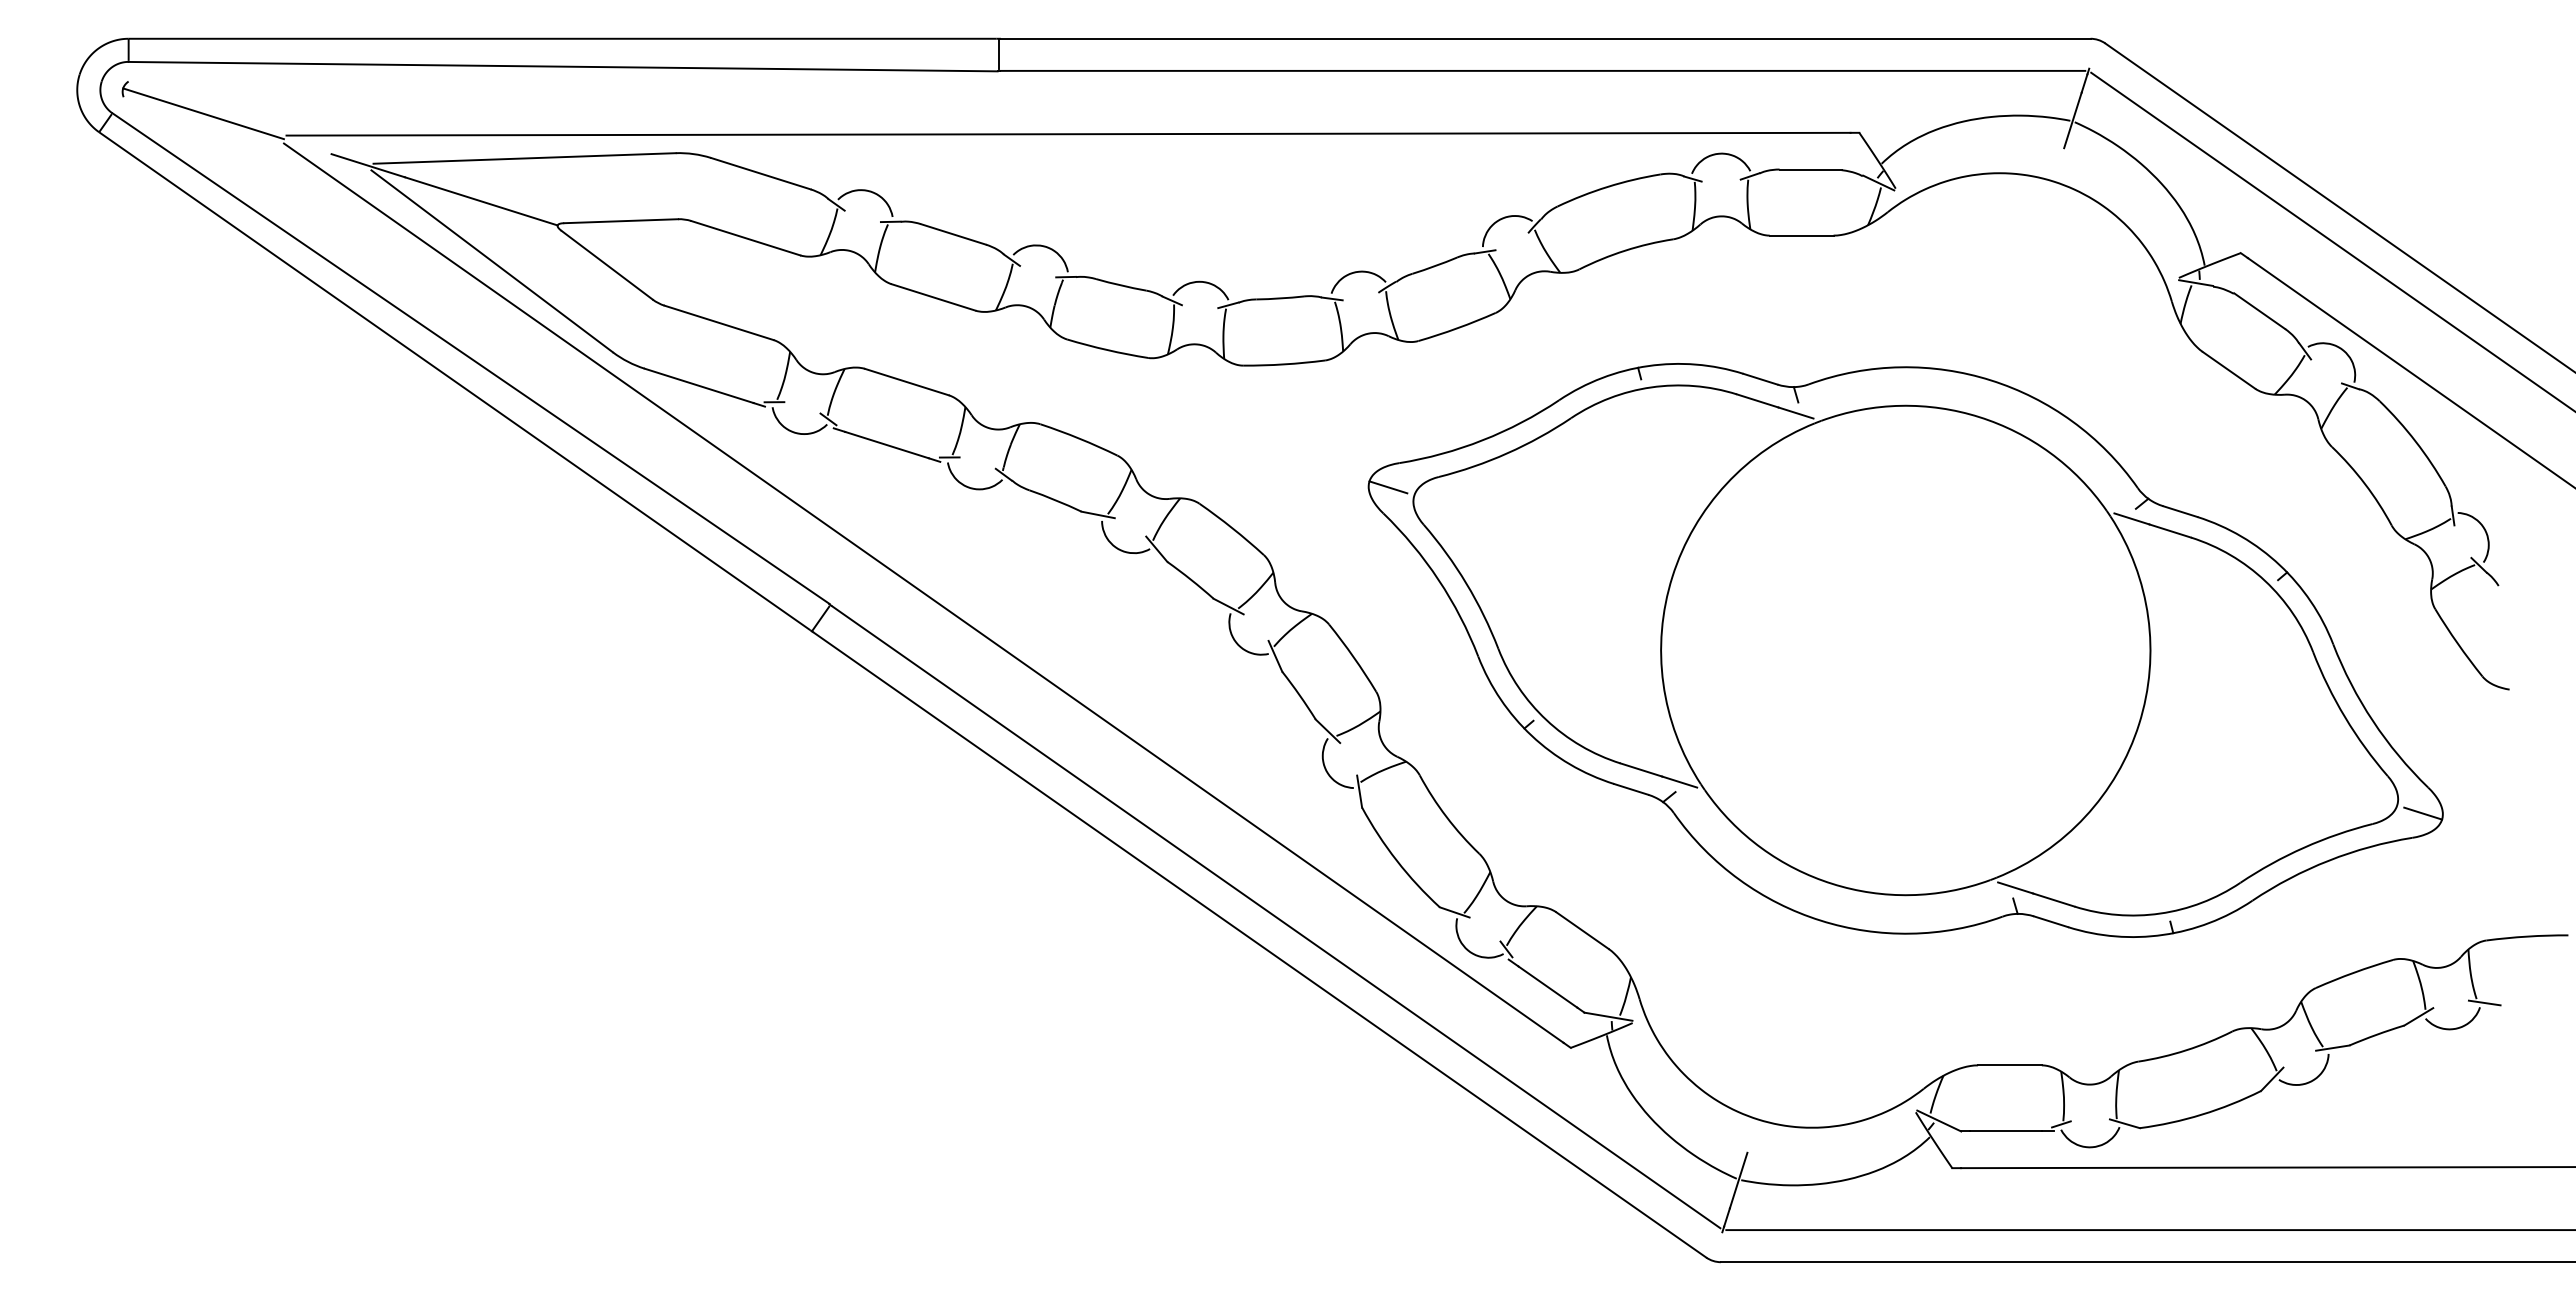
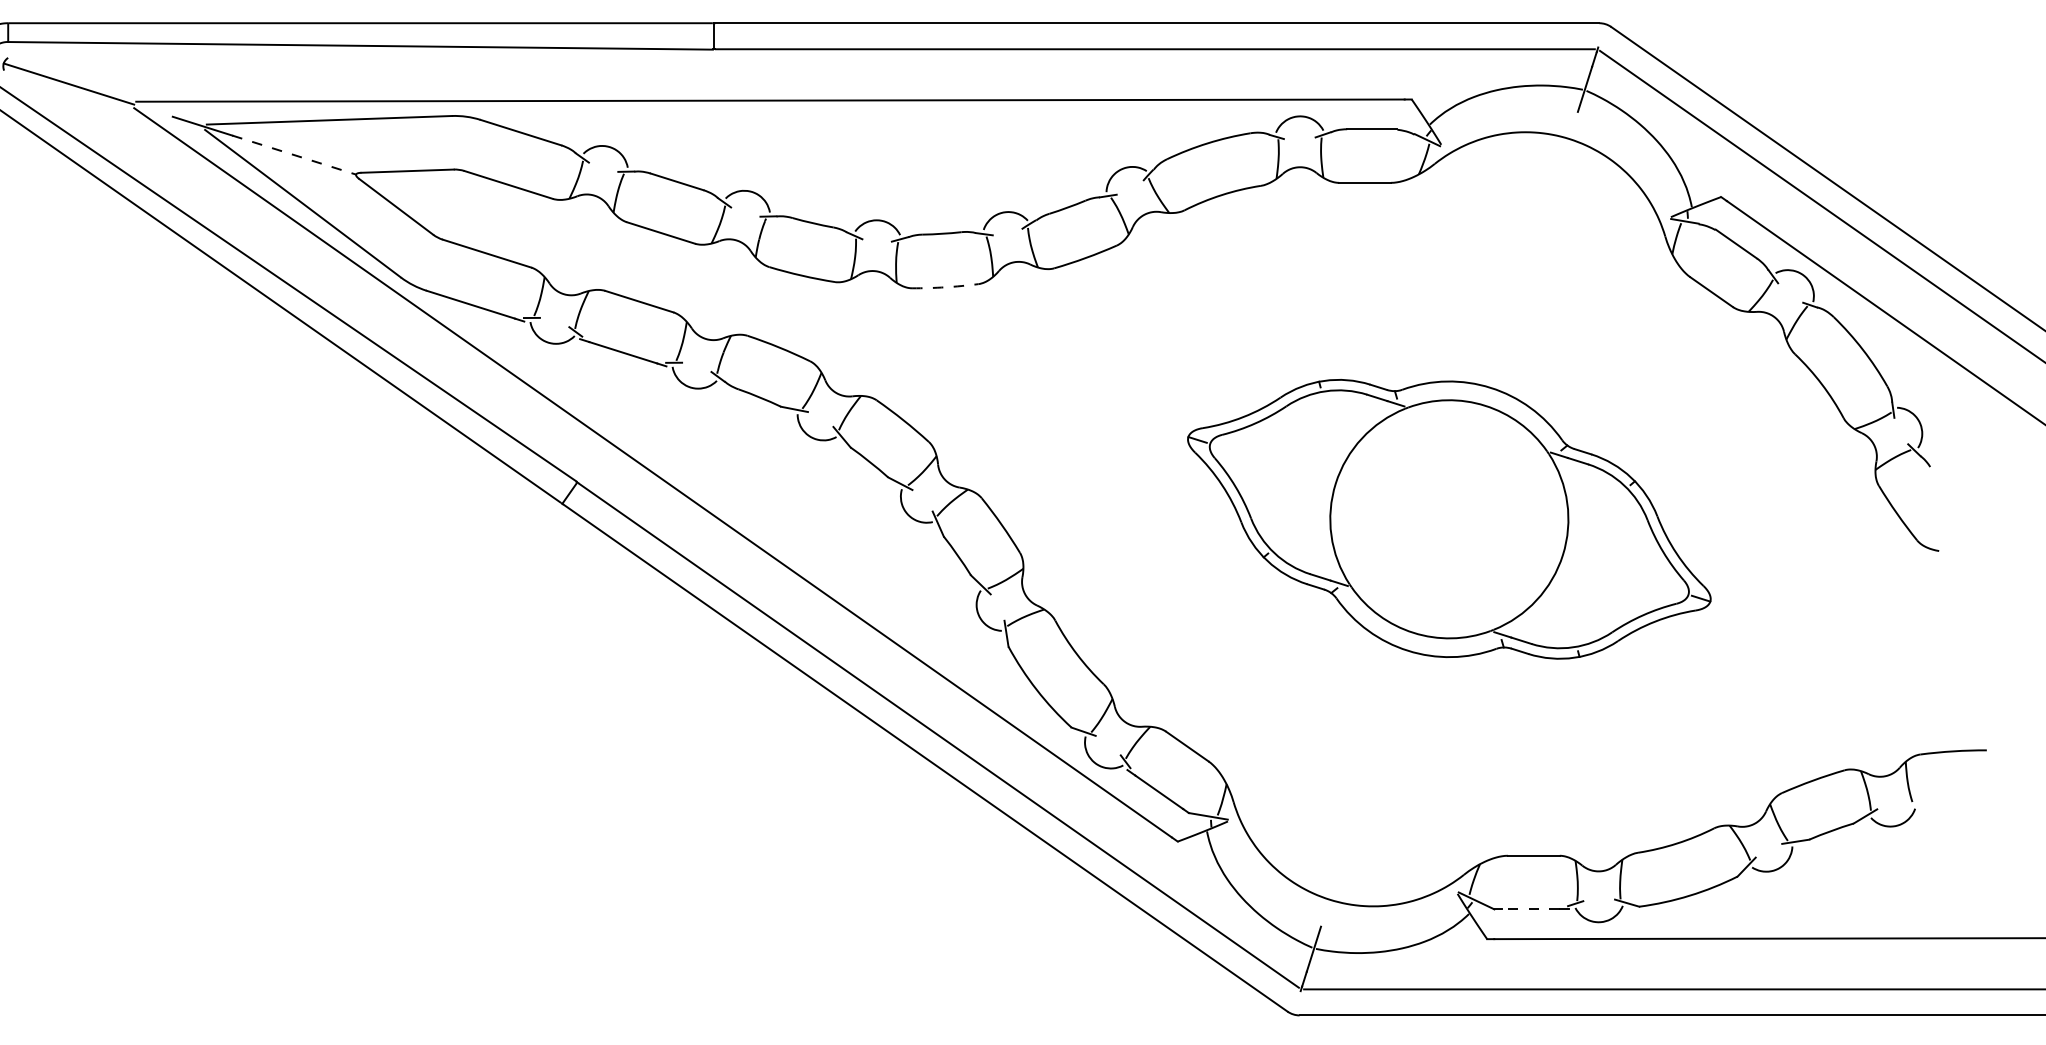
line: (481, 201) -> (294, 155), solid -> dashed
arc: (1284, 364) -> (945, 287), solid -> dashed
part: (1905, 650) -> (1449, 519), size x0.6
line: (2484, 1002) -> (1918, 804), removed
line: (2005, 1131) -> (1530, 909), solid -> dashed

